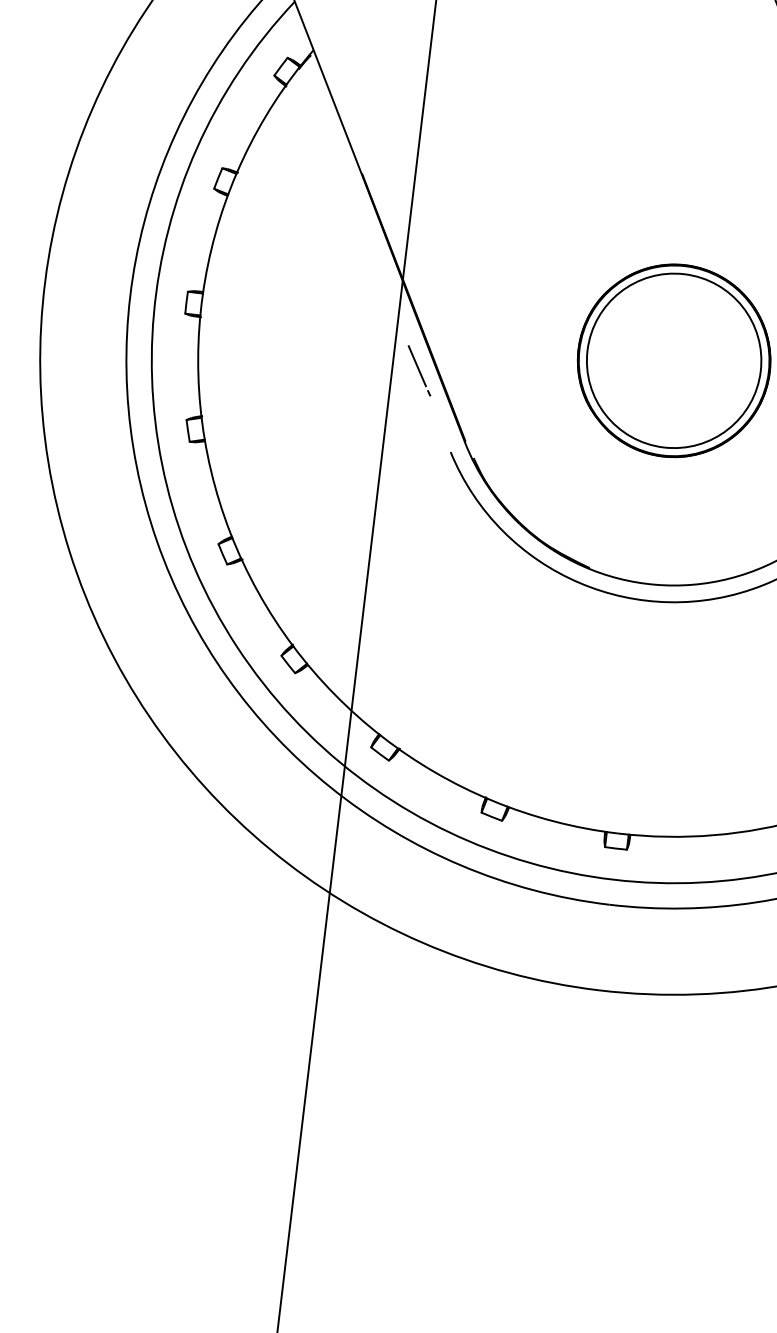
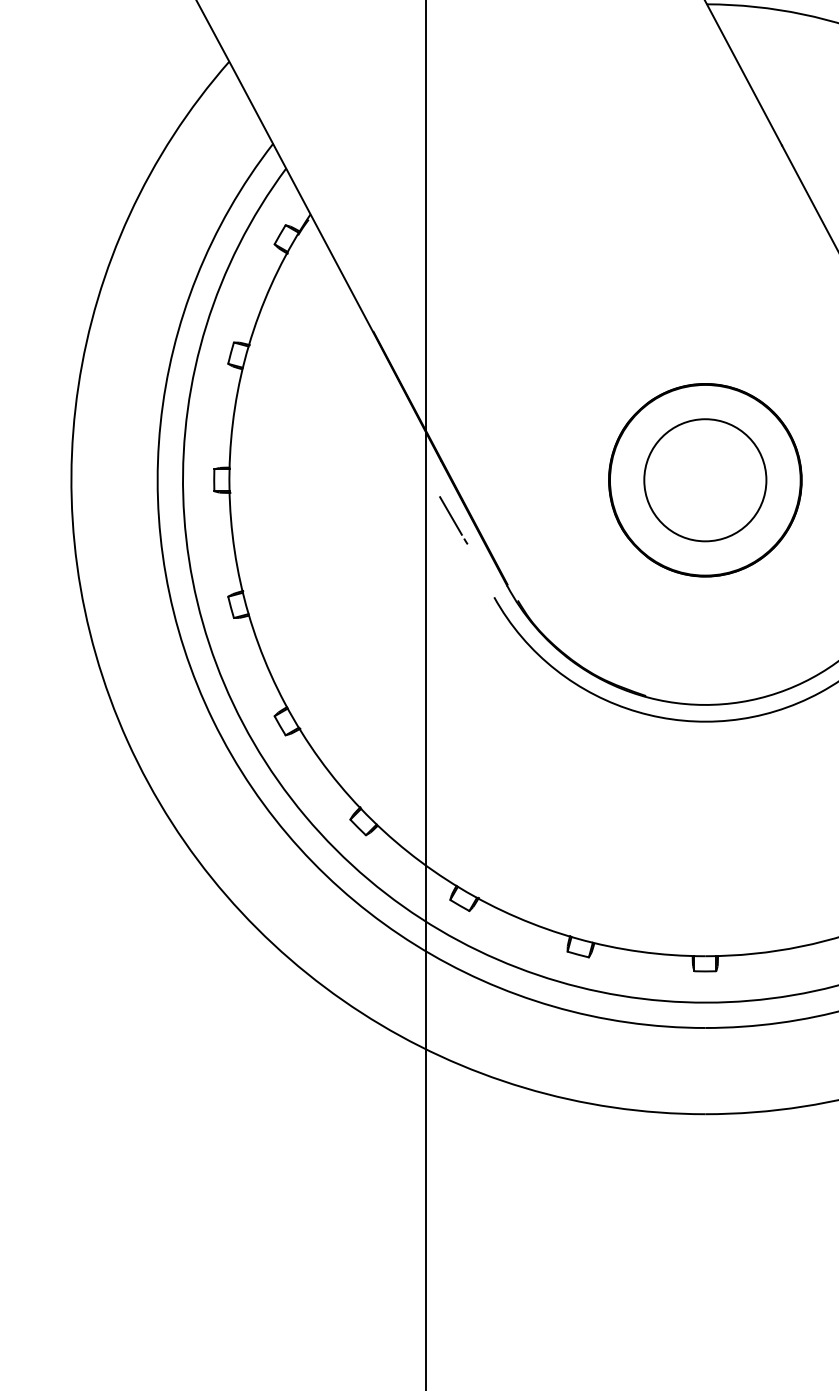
circle: (674, 361) -> (705, 480), size x0.7

